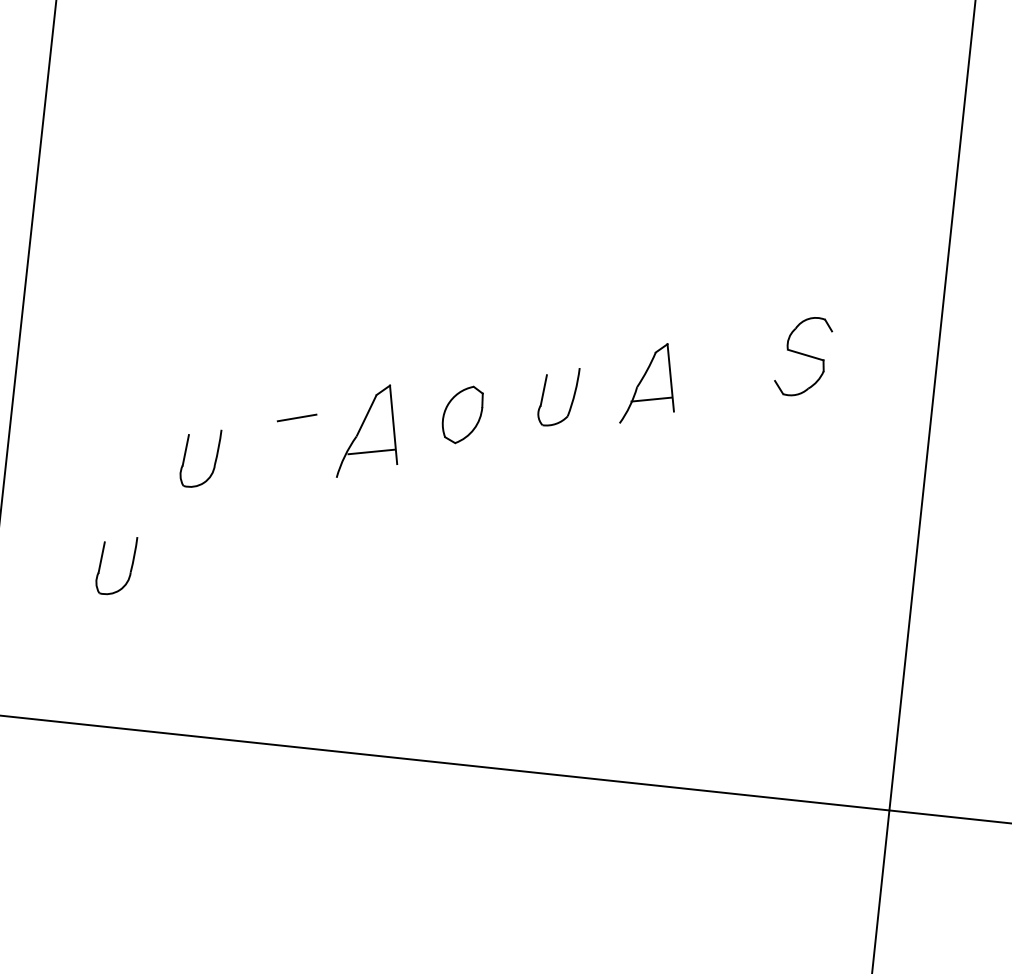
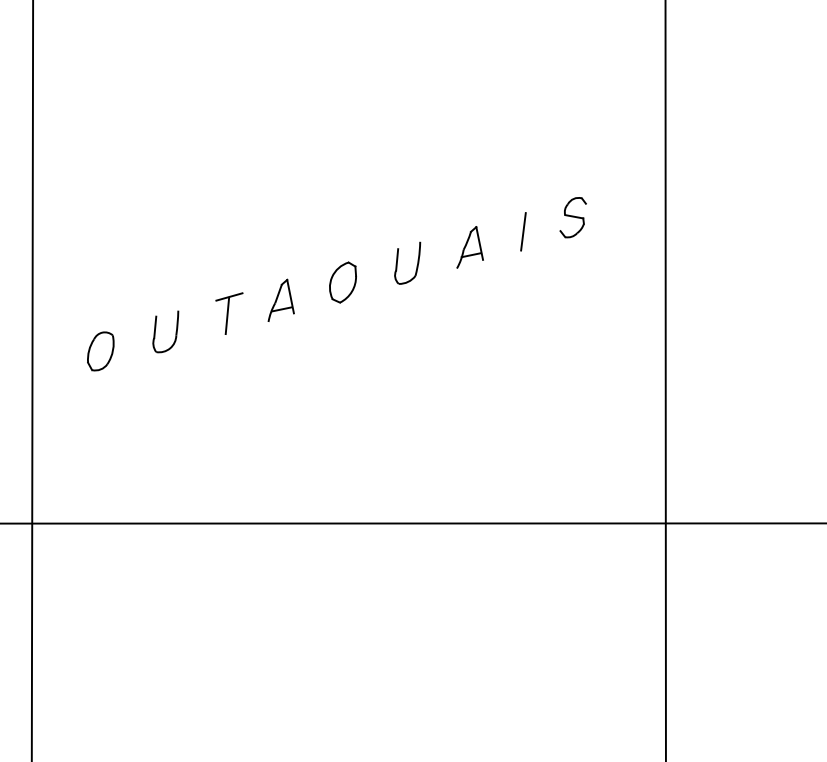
part: (802, 356) -> (572, 217), size x0.71
line: (729, 369) -> (523, 231), added
part: (649, 383) -> (469, 247), size x0.71
part: (370, 429) -> (280, 299), size x0.62
line: (291, 444) -> (227, 315), added
part: (103, 476) -> (100, 351), added
part: (103, 559) -> (106, 408), removed

